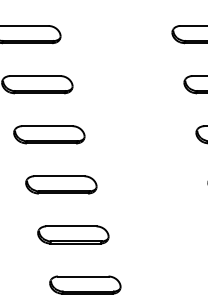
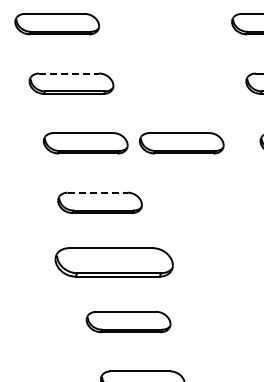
line: (35, 76) -> (69, 73), solid -> dashed
part: (129, 134) -> (181, 143), added
line: (60, 176) -> (98, 192), solid -> dashed
part: (73, 235) -> (114, 262), size x1.4

